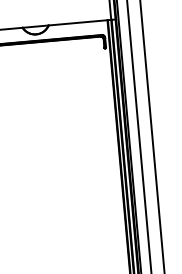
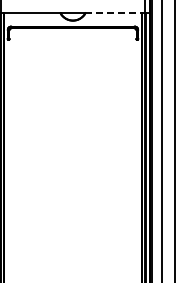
line: (78, 23) -> (114, 13), solid -> dashed

